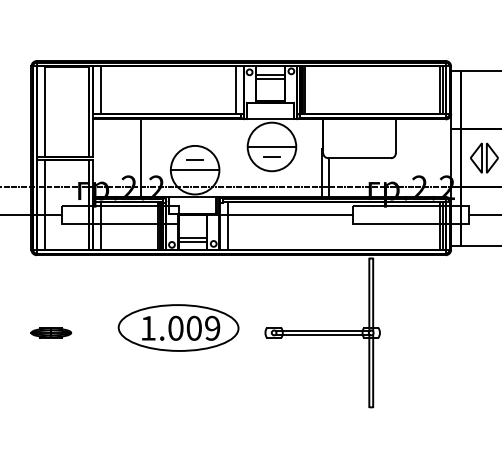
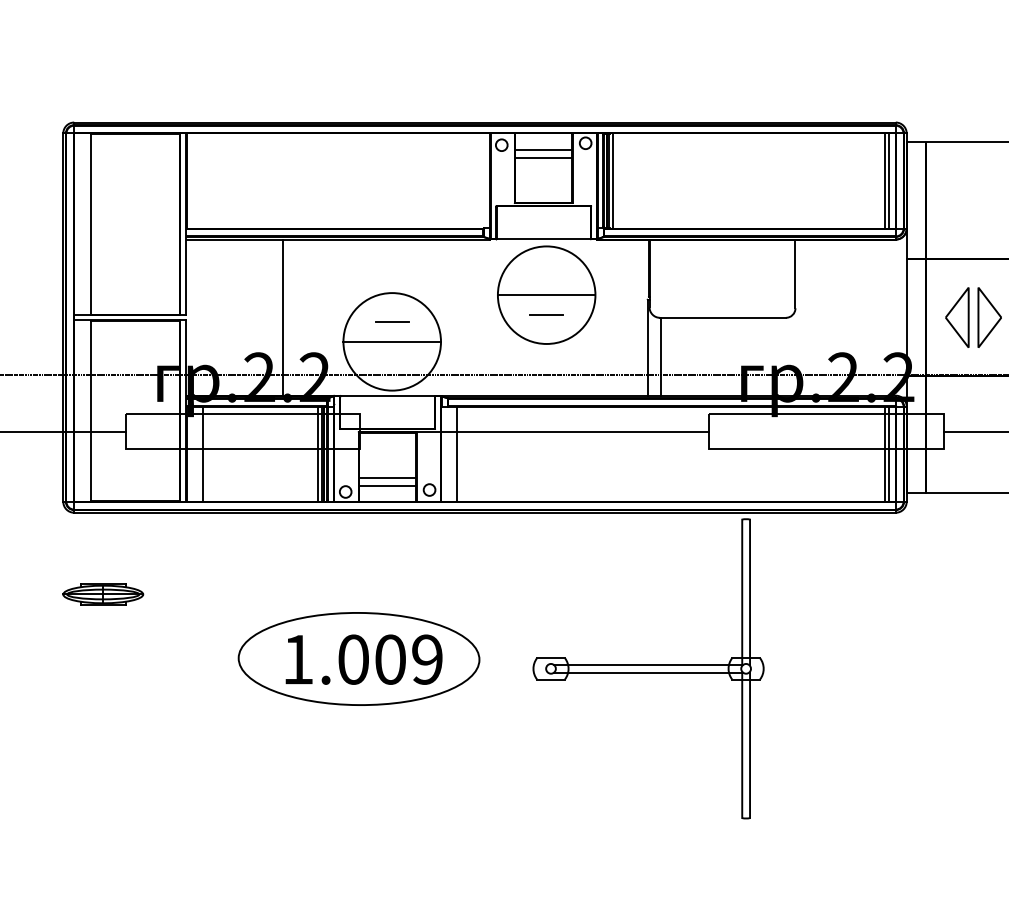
line: (100, 89) -> (202, 179), removed
line: (235, 89) -> (473, 179), removed
part: (51, 332) -> (103, 593), moved

